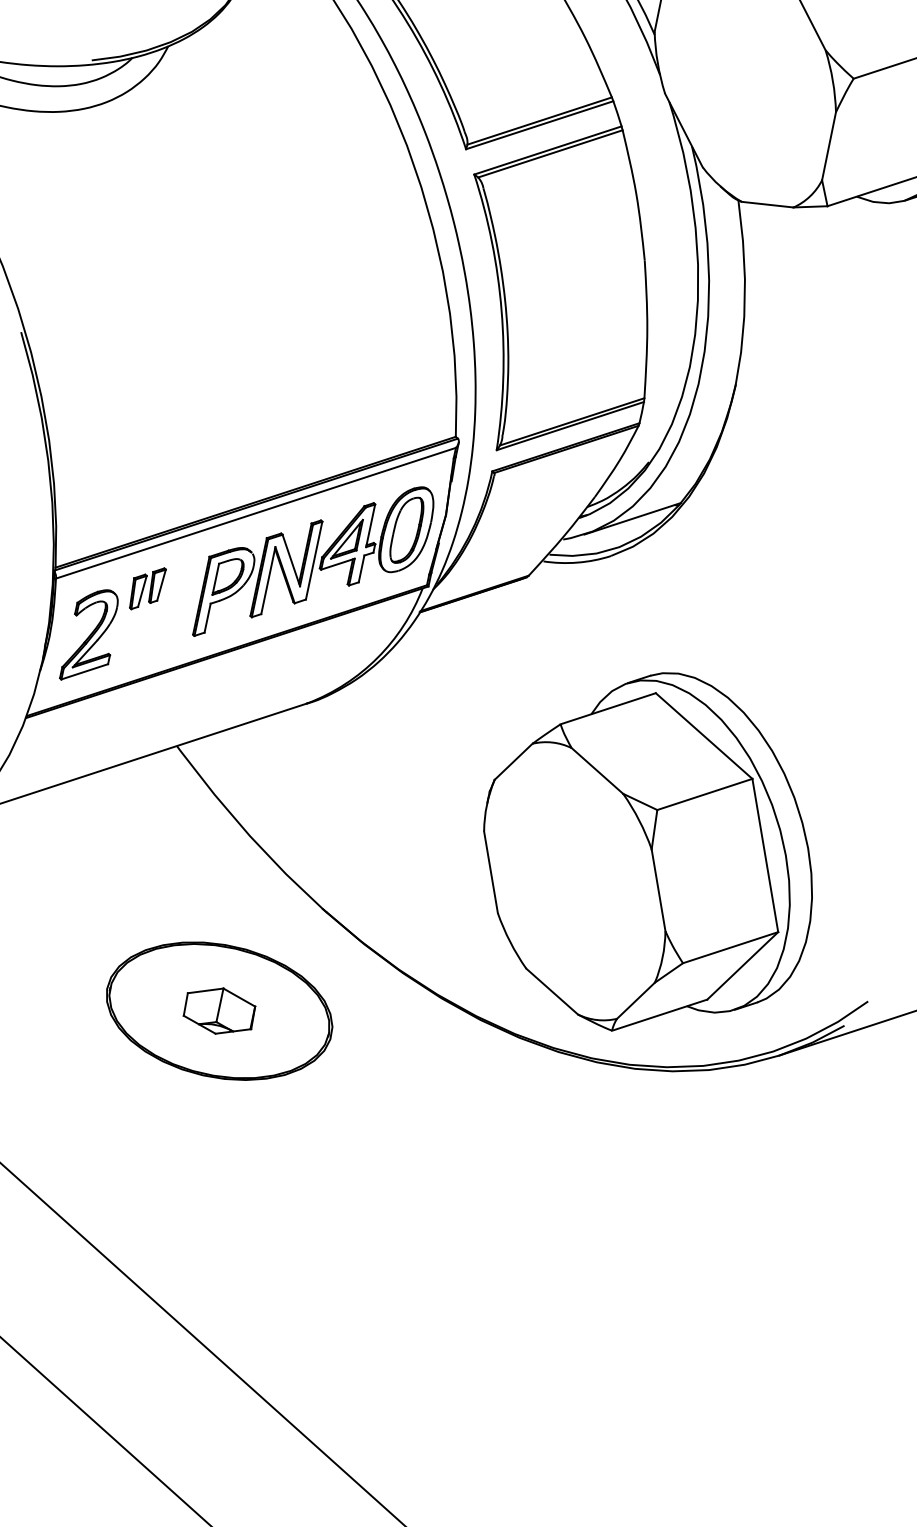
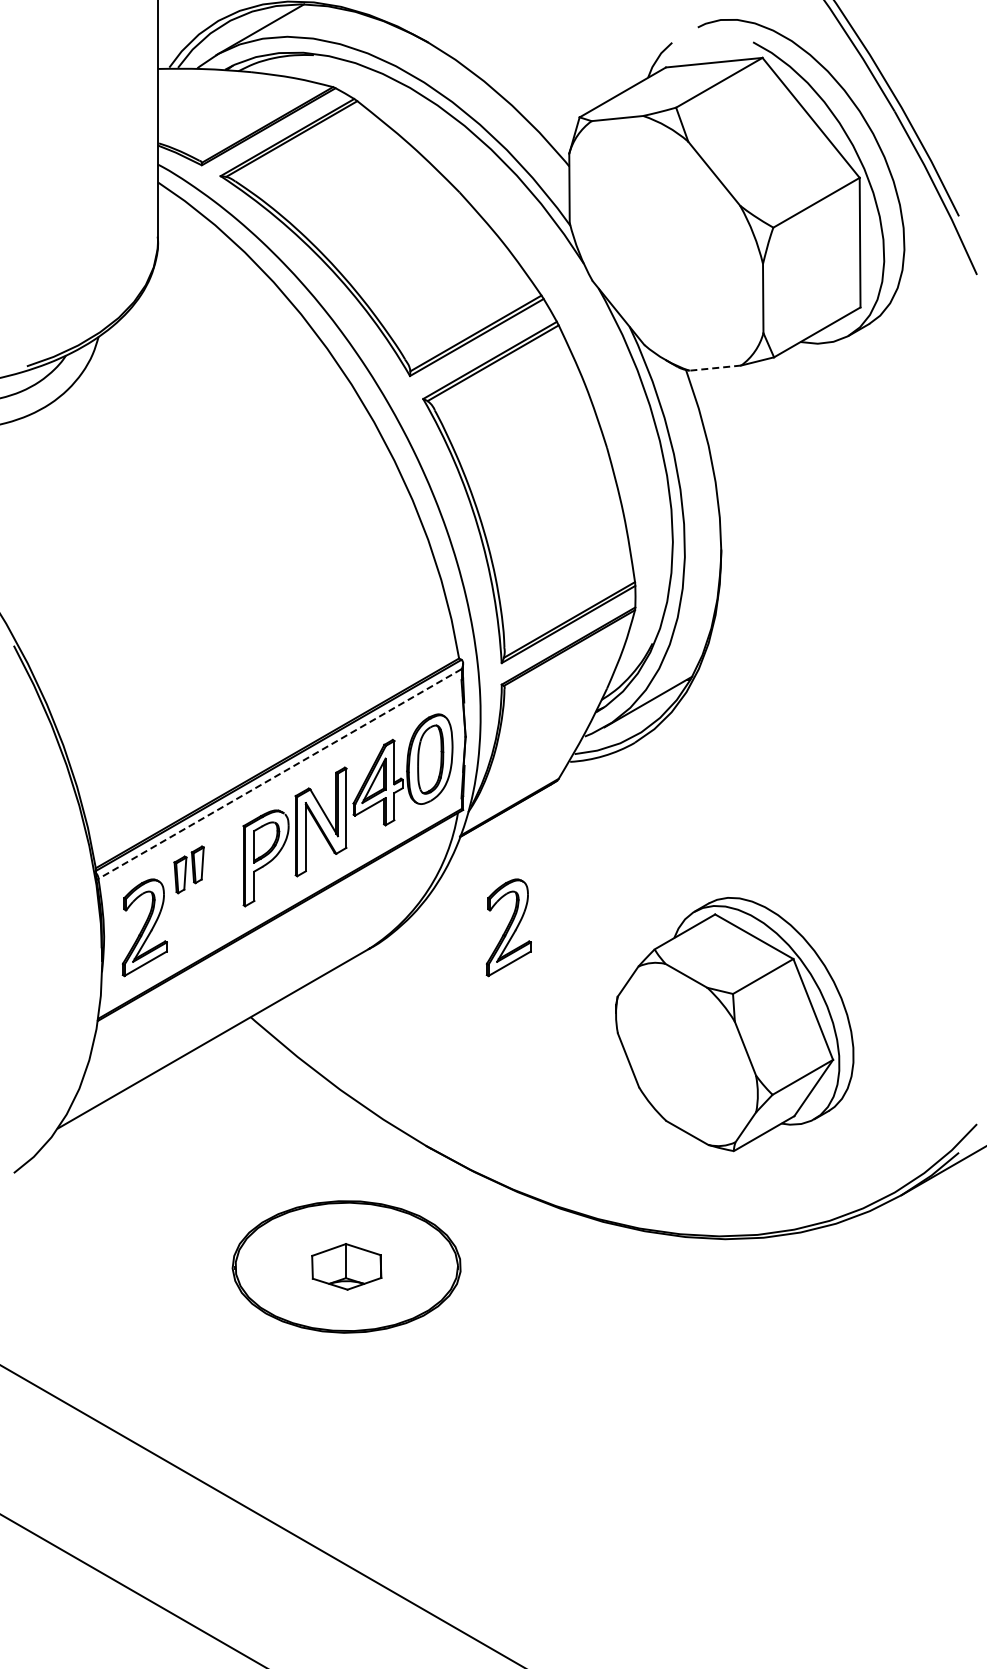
line: (767, 205) -> (715, 368), solid -> dashed
line: (255, 513) -> (279, 774), solid -> dashed
part: (448, 711) -> (508, 927), added
part: (650, 853) -> (734, 1024), size x0.7

